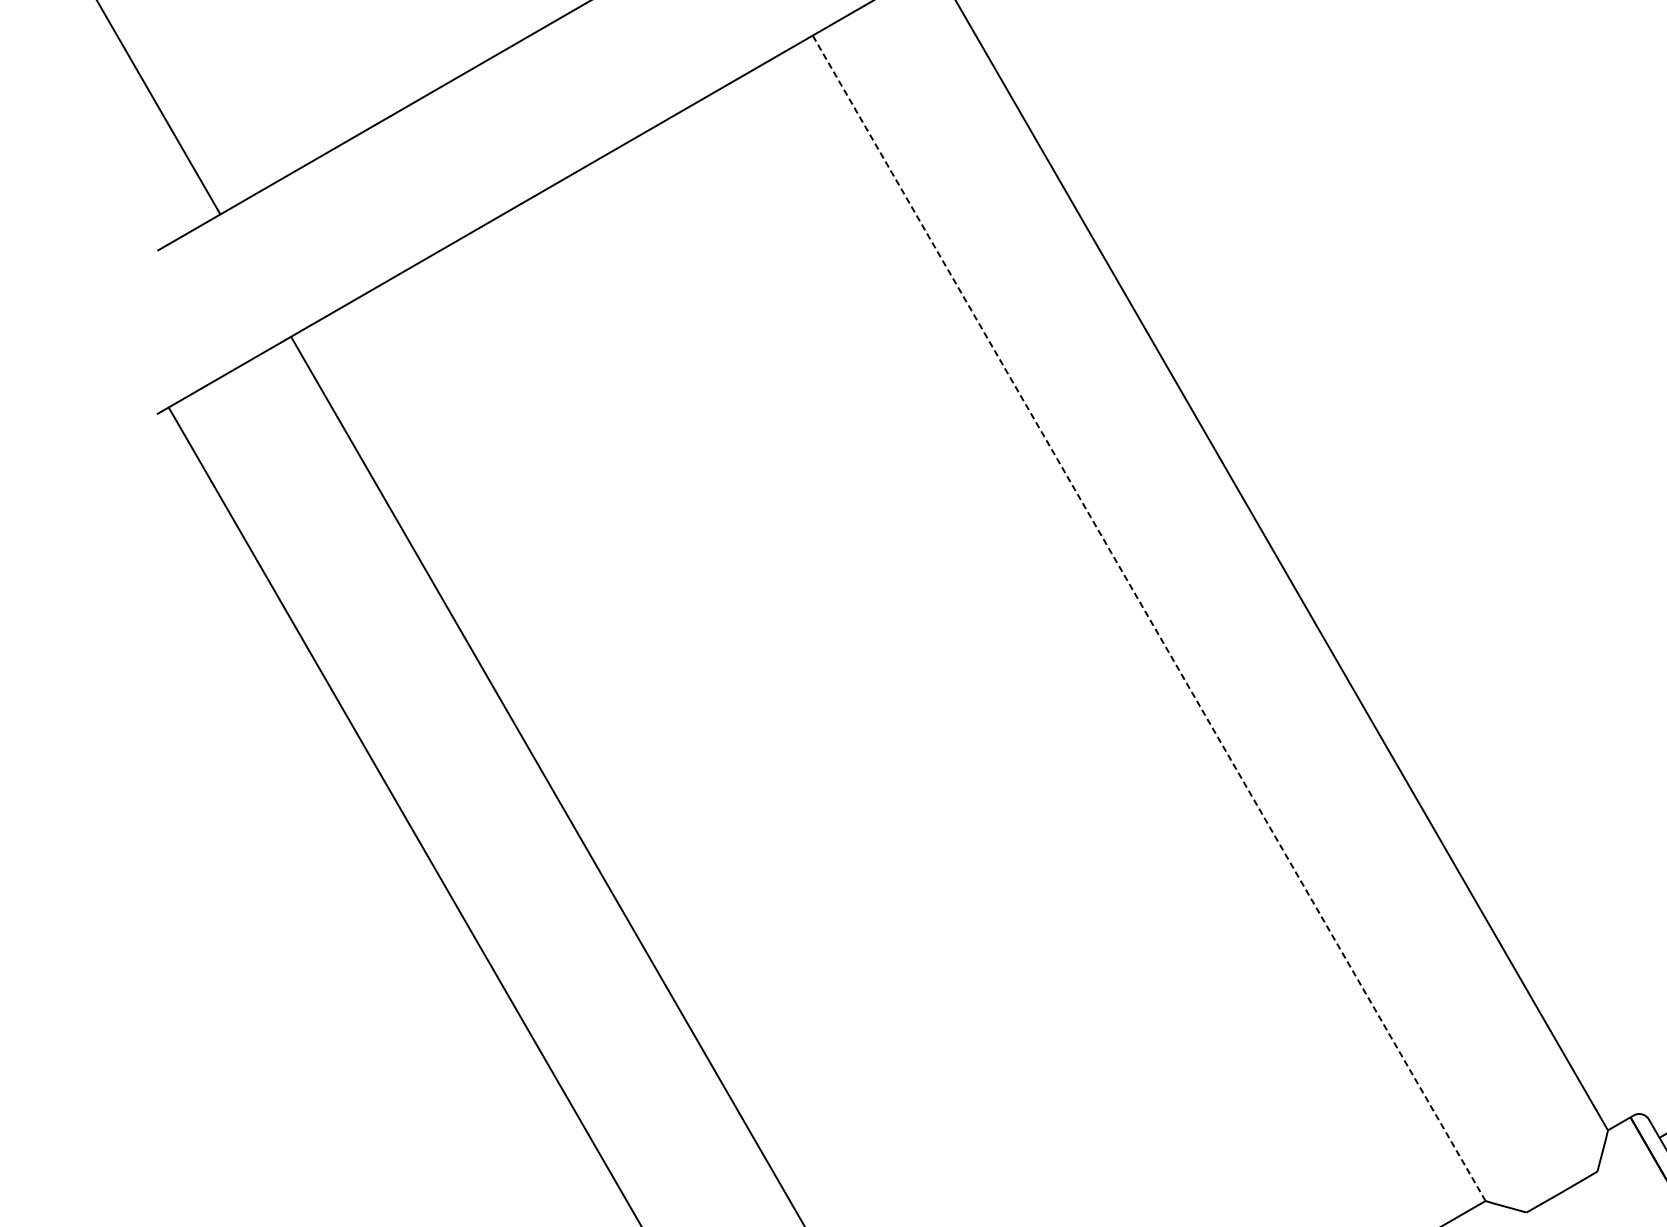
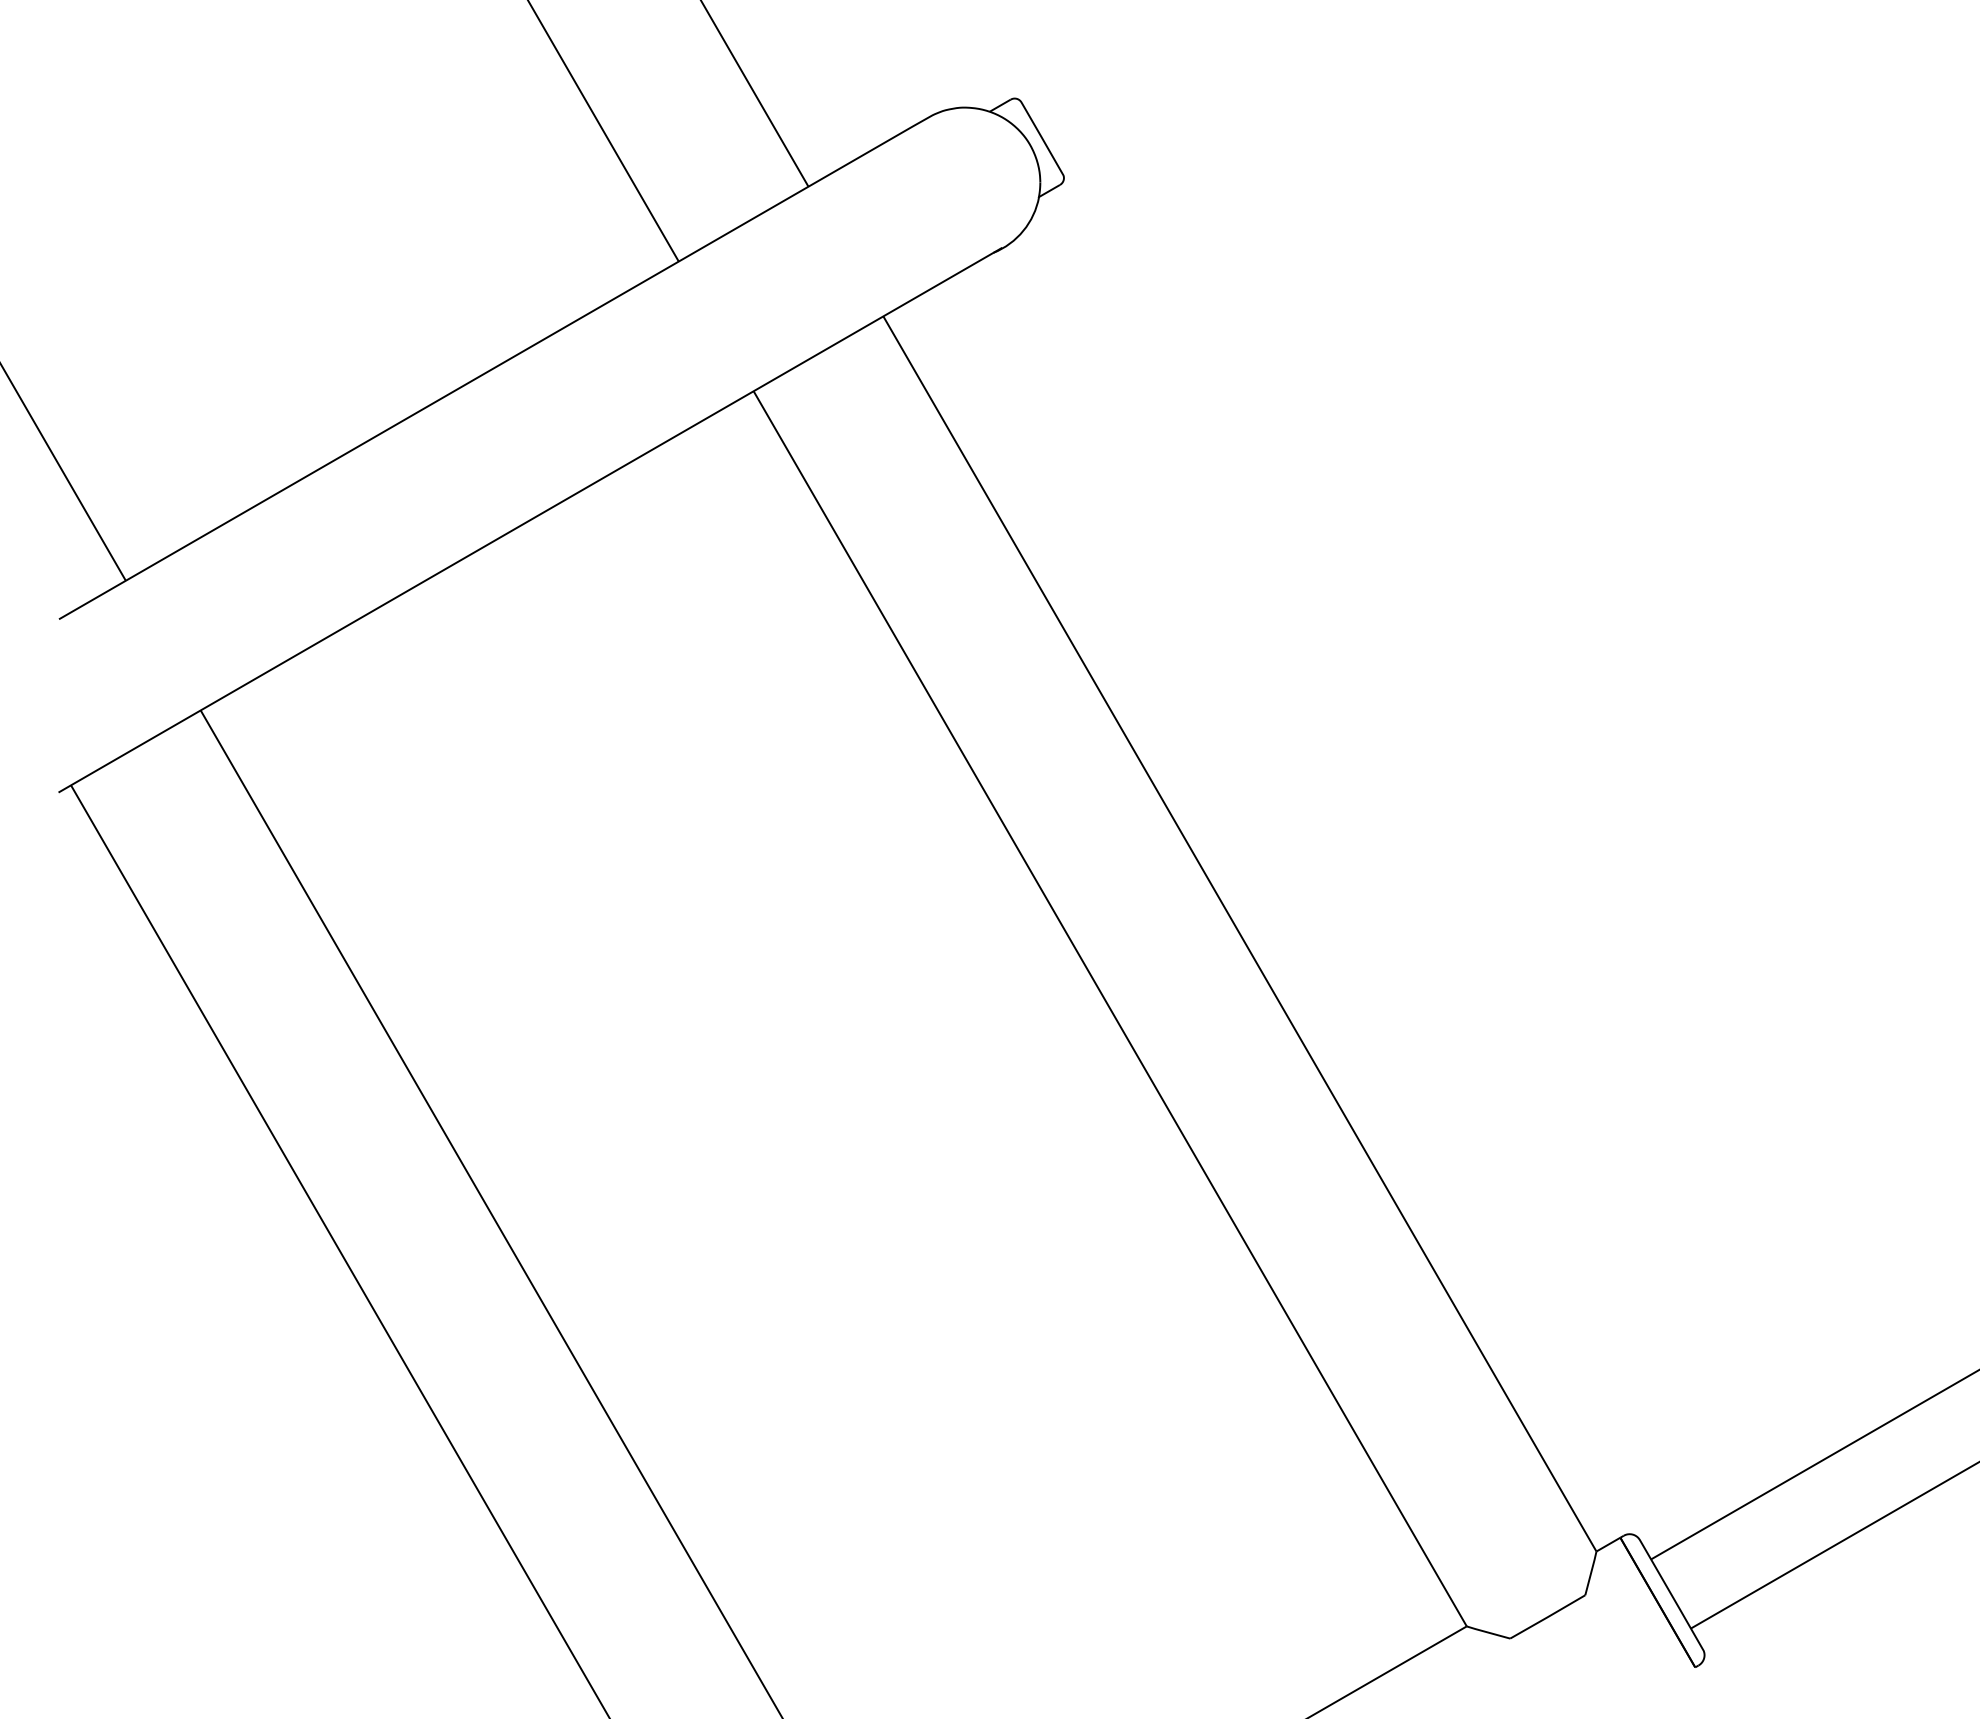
line: (1148, 618) -> (1109, 1008), dashed -> solid

